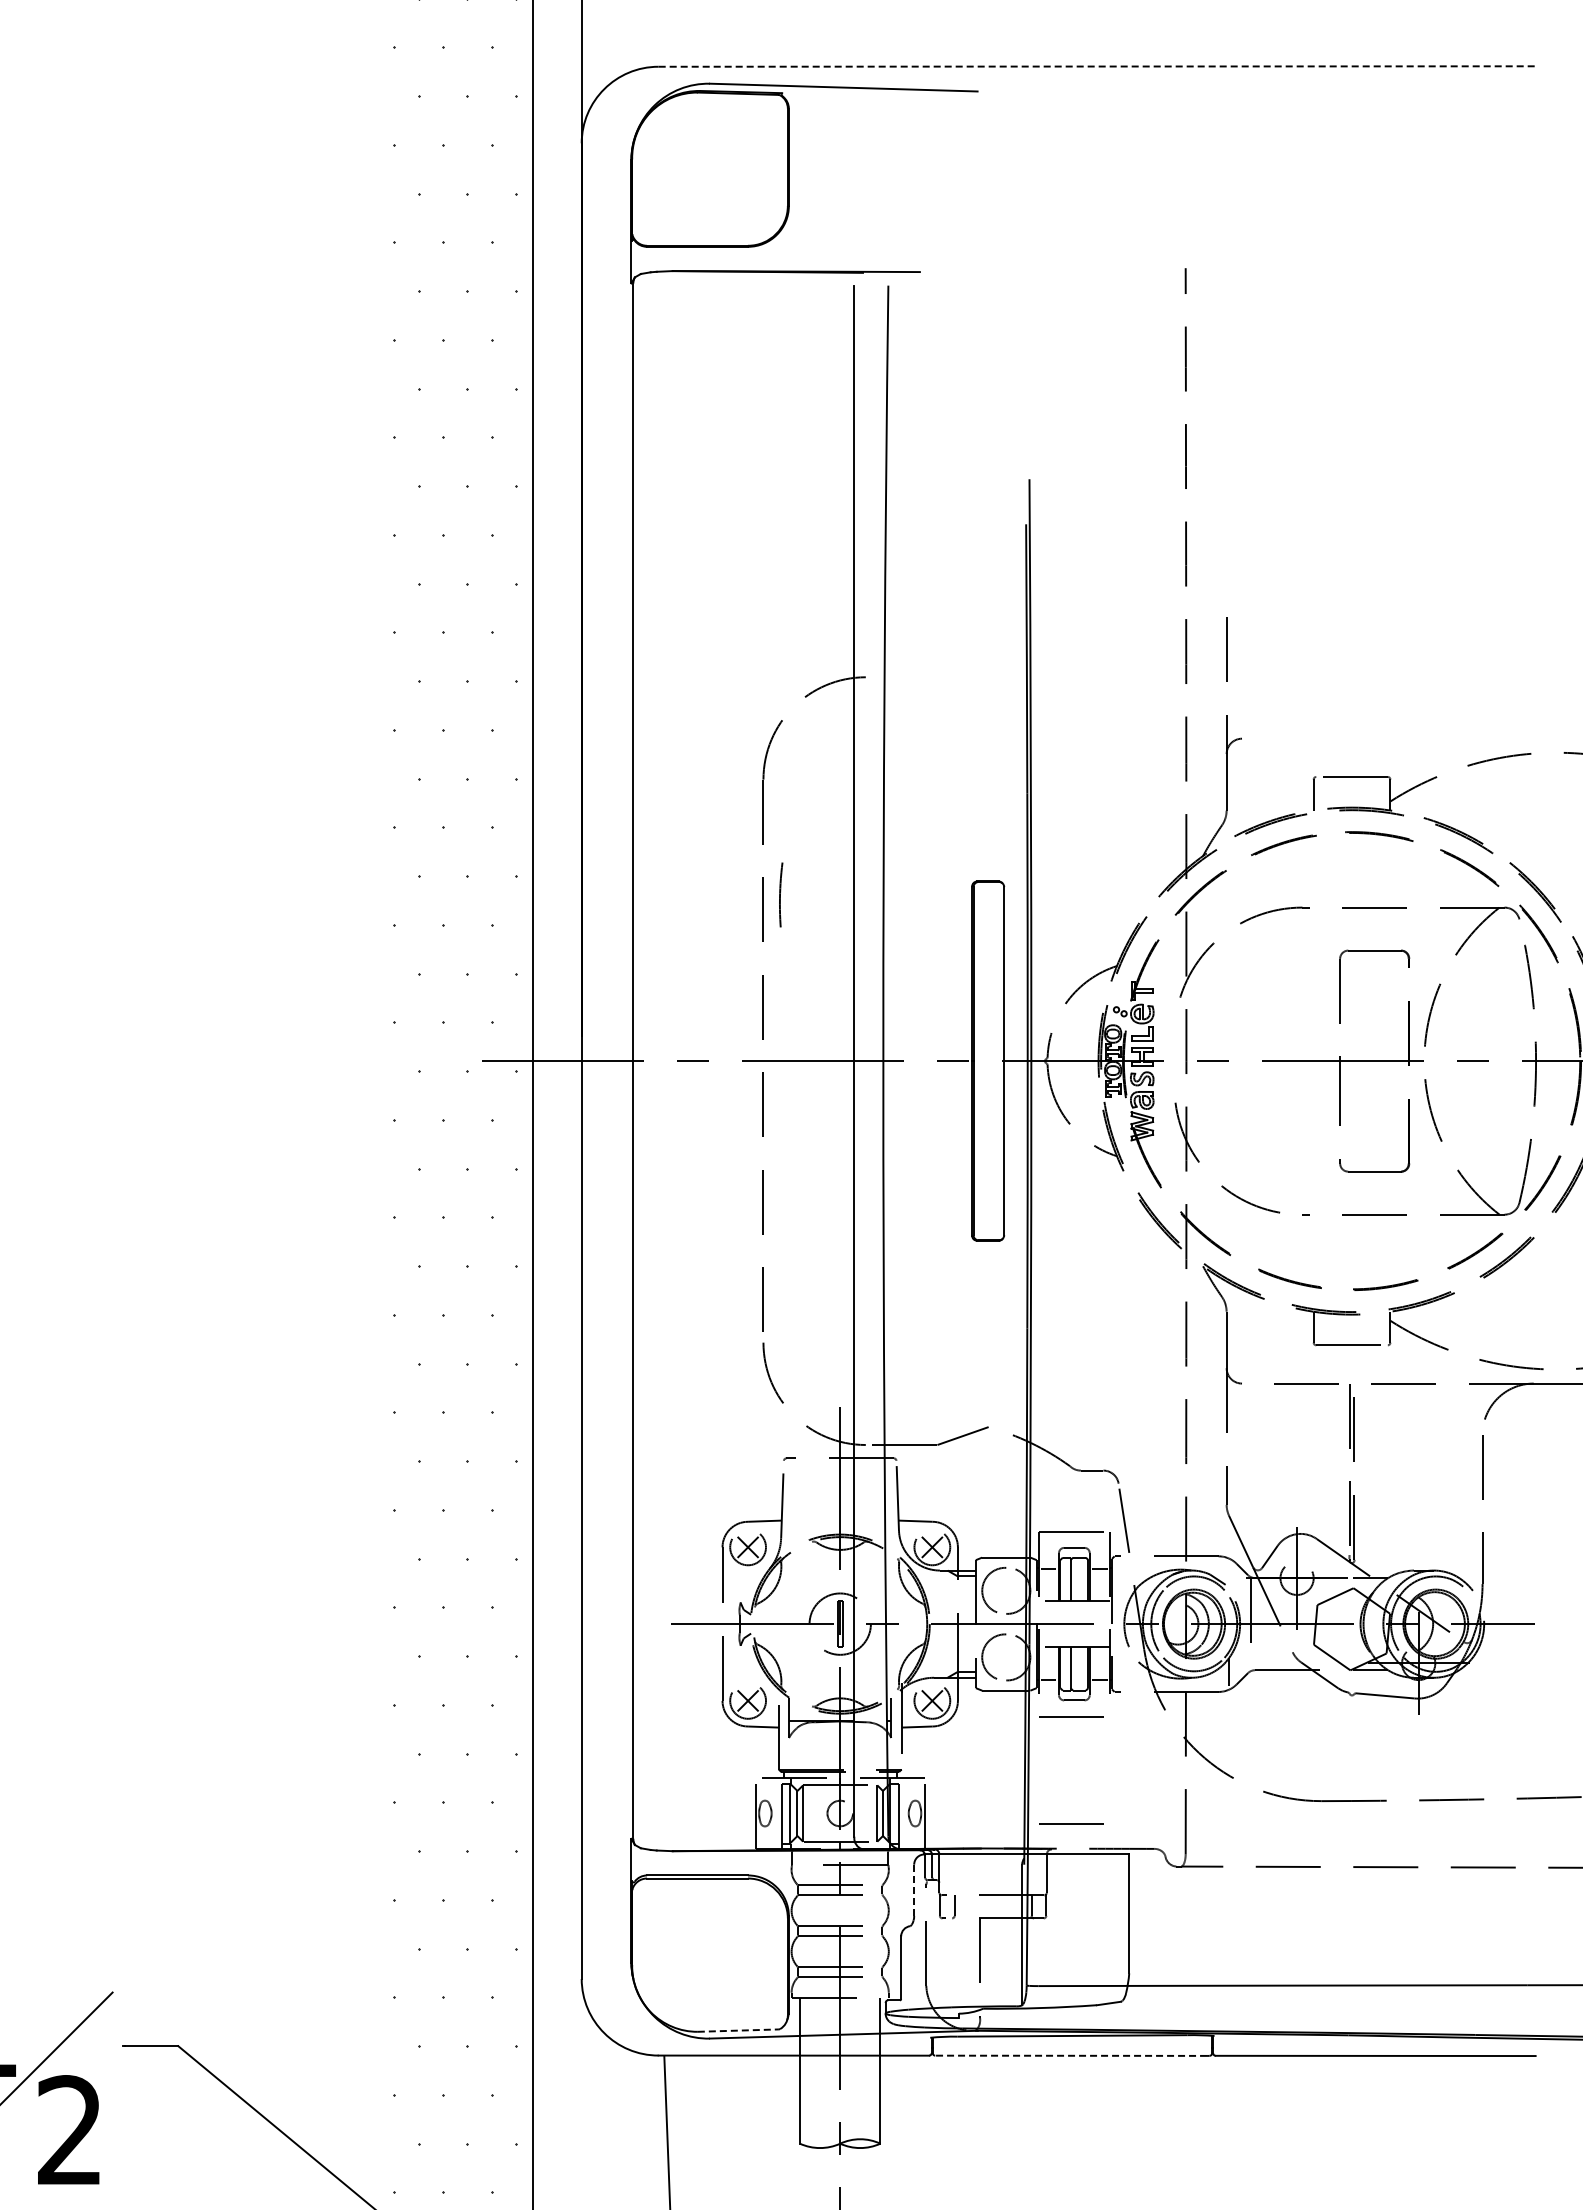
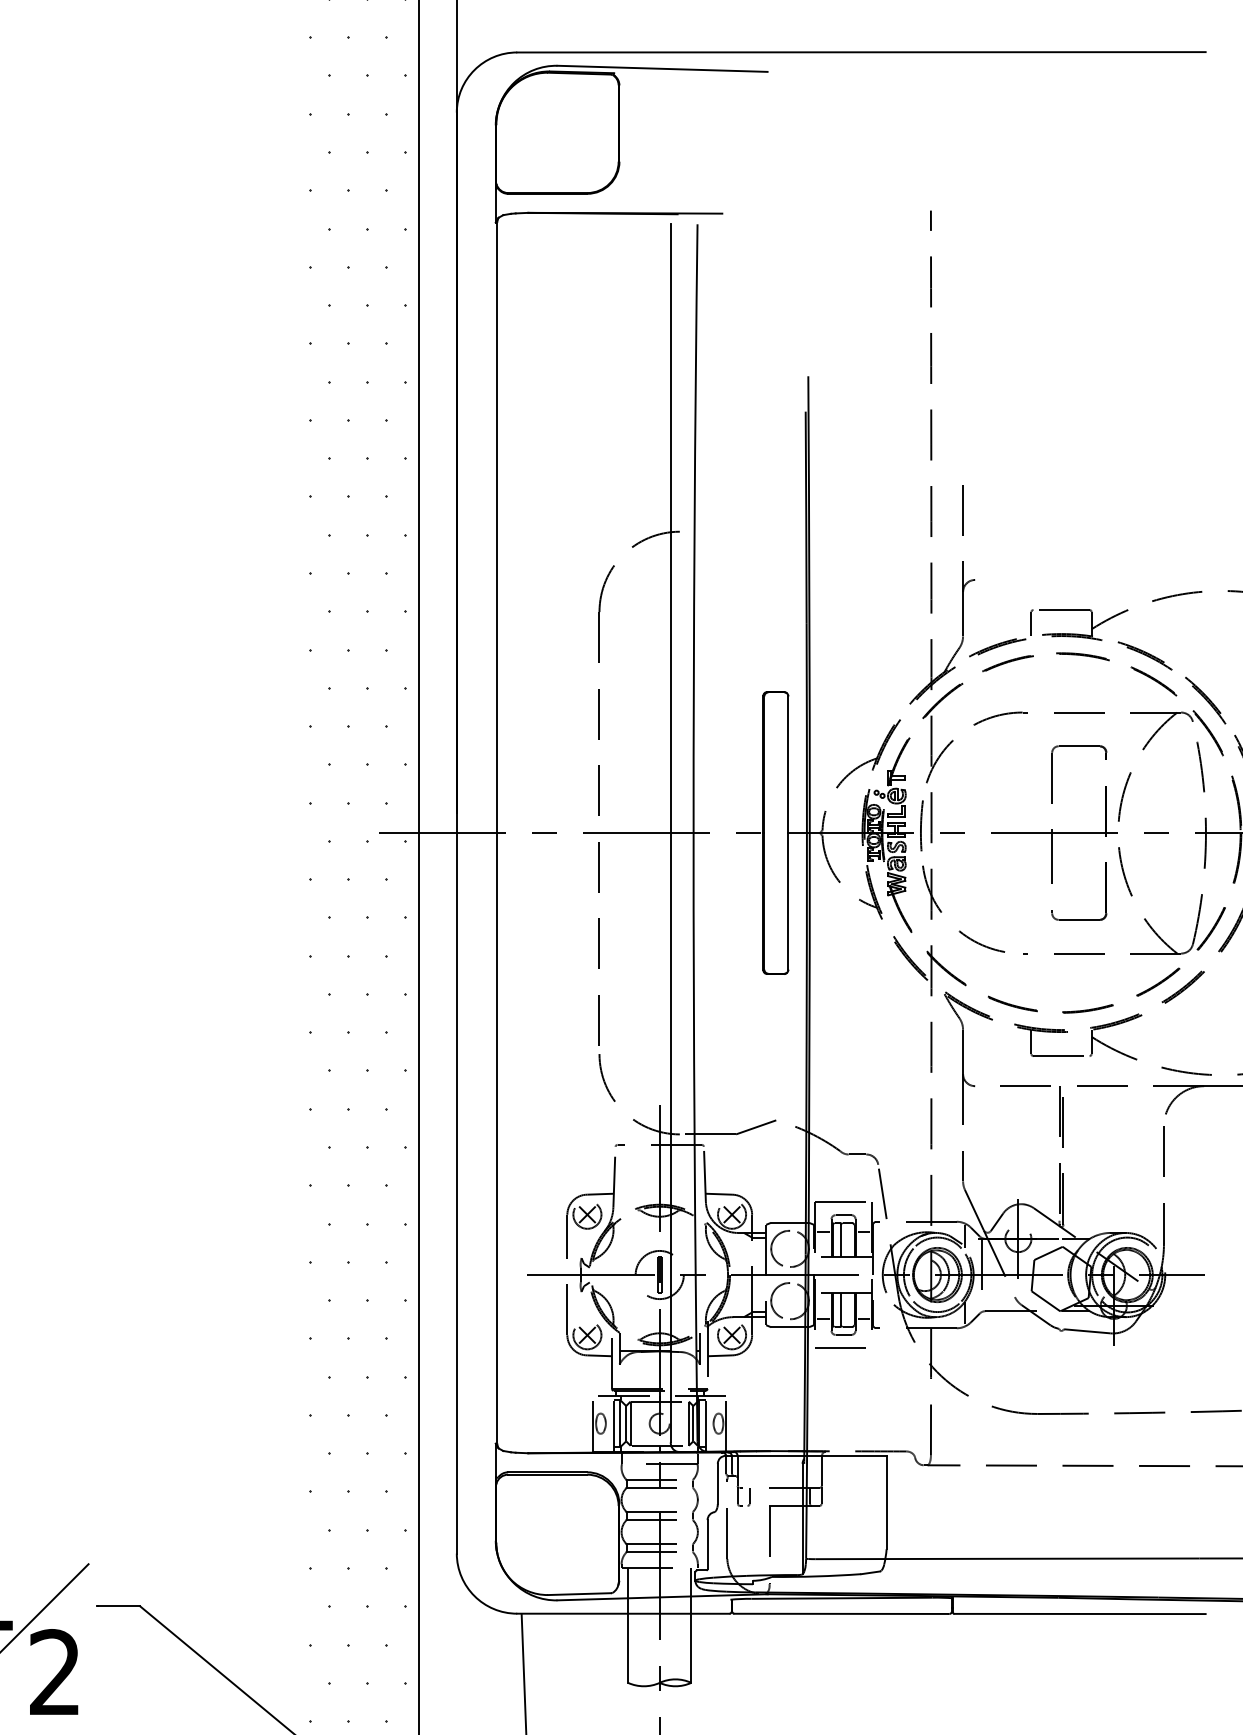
line: (1097, 66) -> (861, 52), dashed -> solid
arc: (780, 894) -> (921, 825), moved
line: (1229, 1575) -> (965, 1236), added
line: (1071, 1823) -> (841, 1431), removed
line: (914, 1890) -> (718, 1484), dashed -> solid
line: (738, 2030) -> (579, 1594), dashed -> solid
line: (1071, 2055) -> (841, 1613), dashed -> solid

